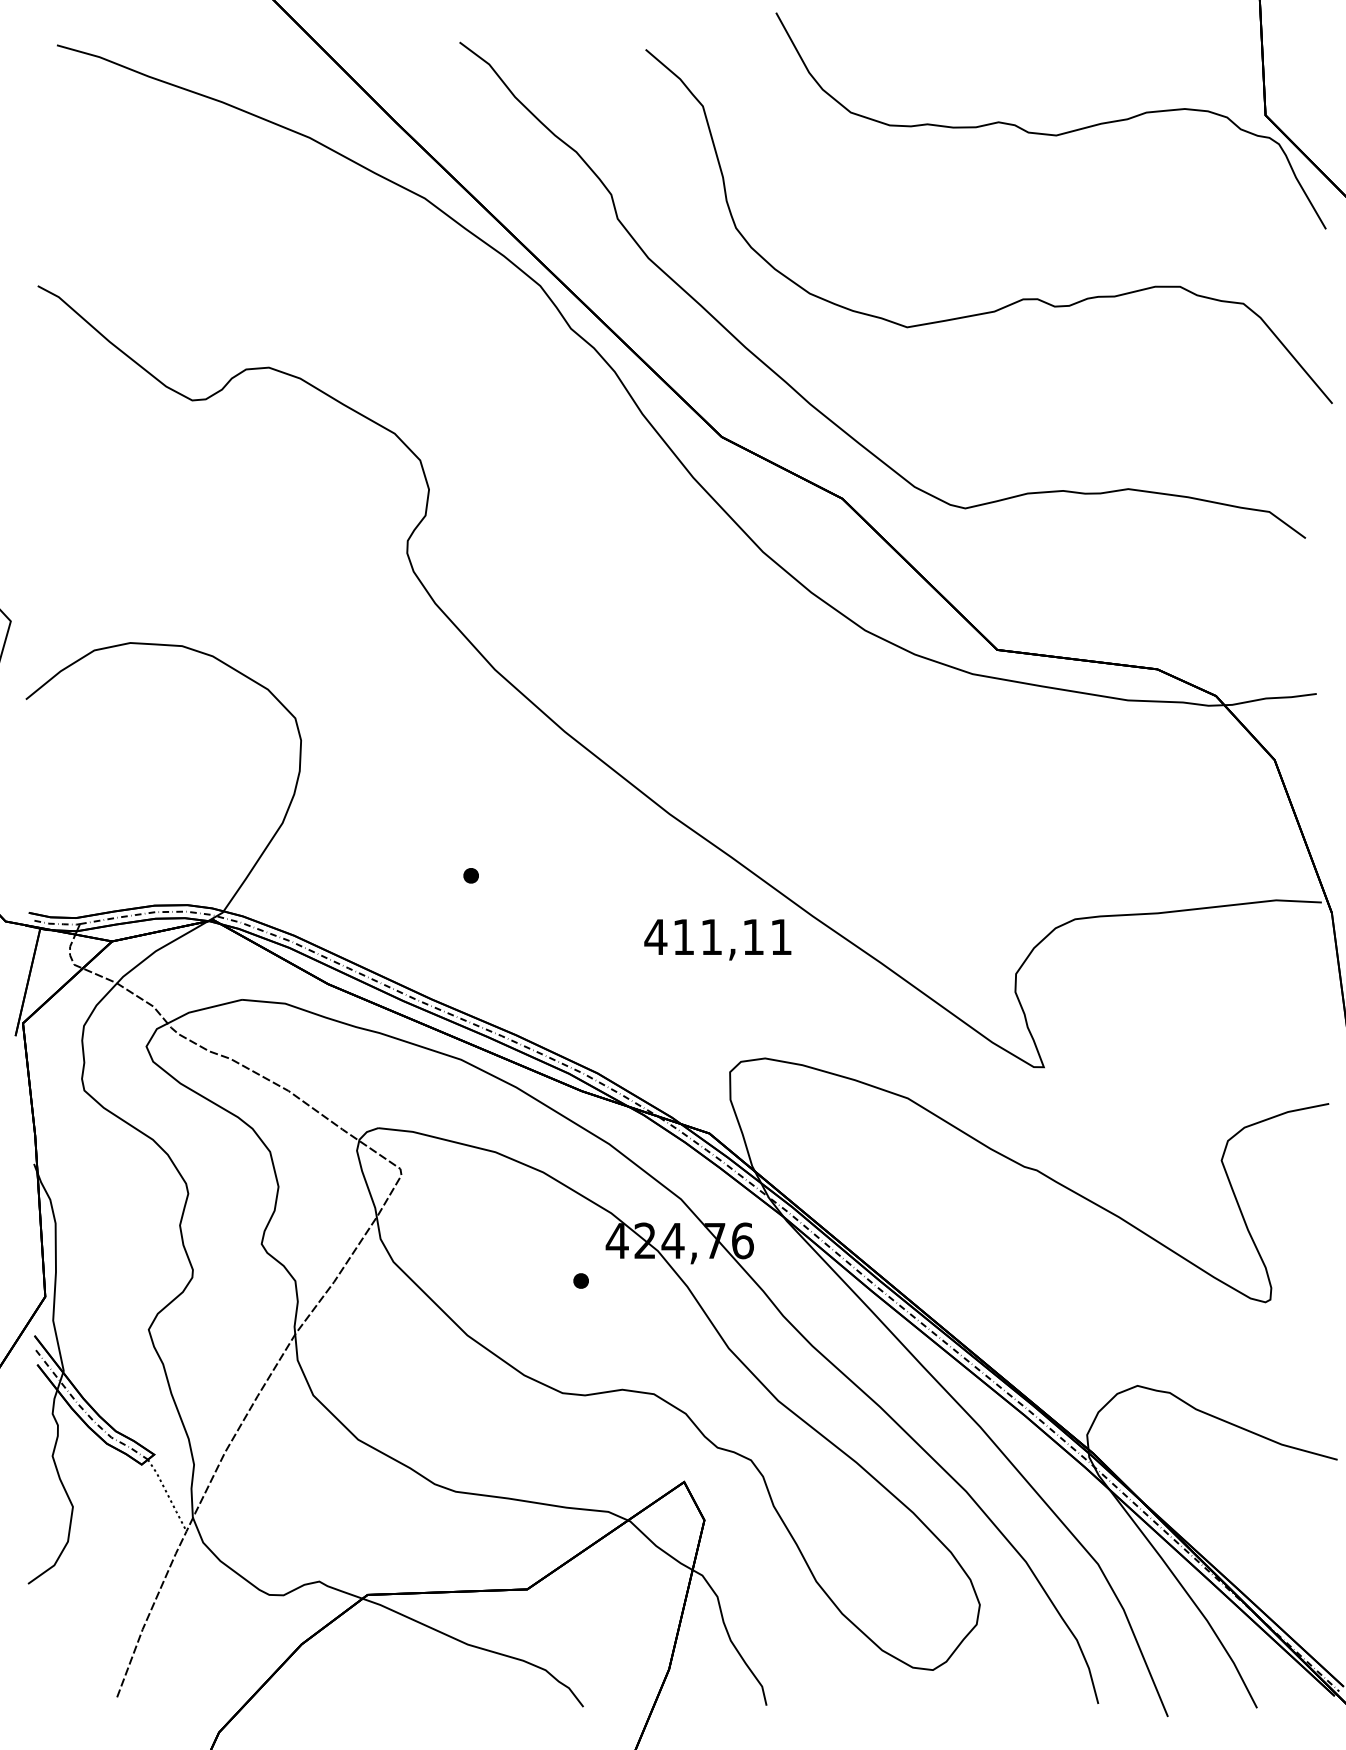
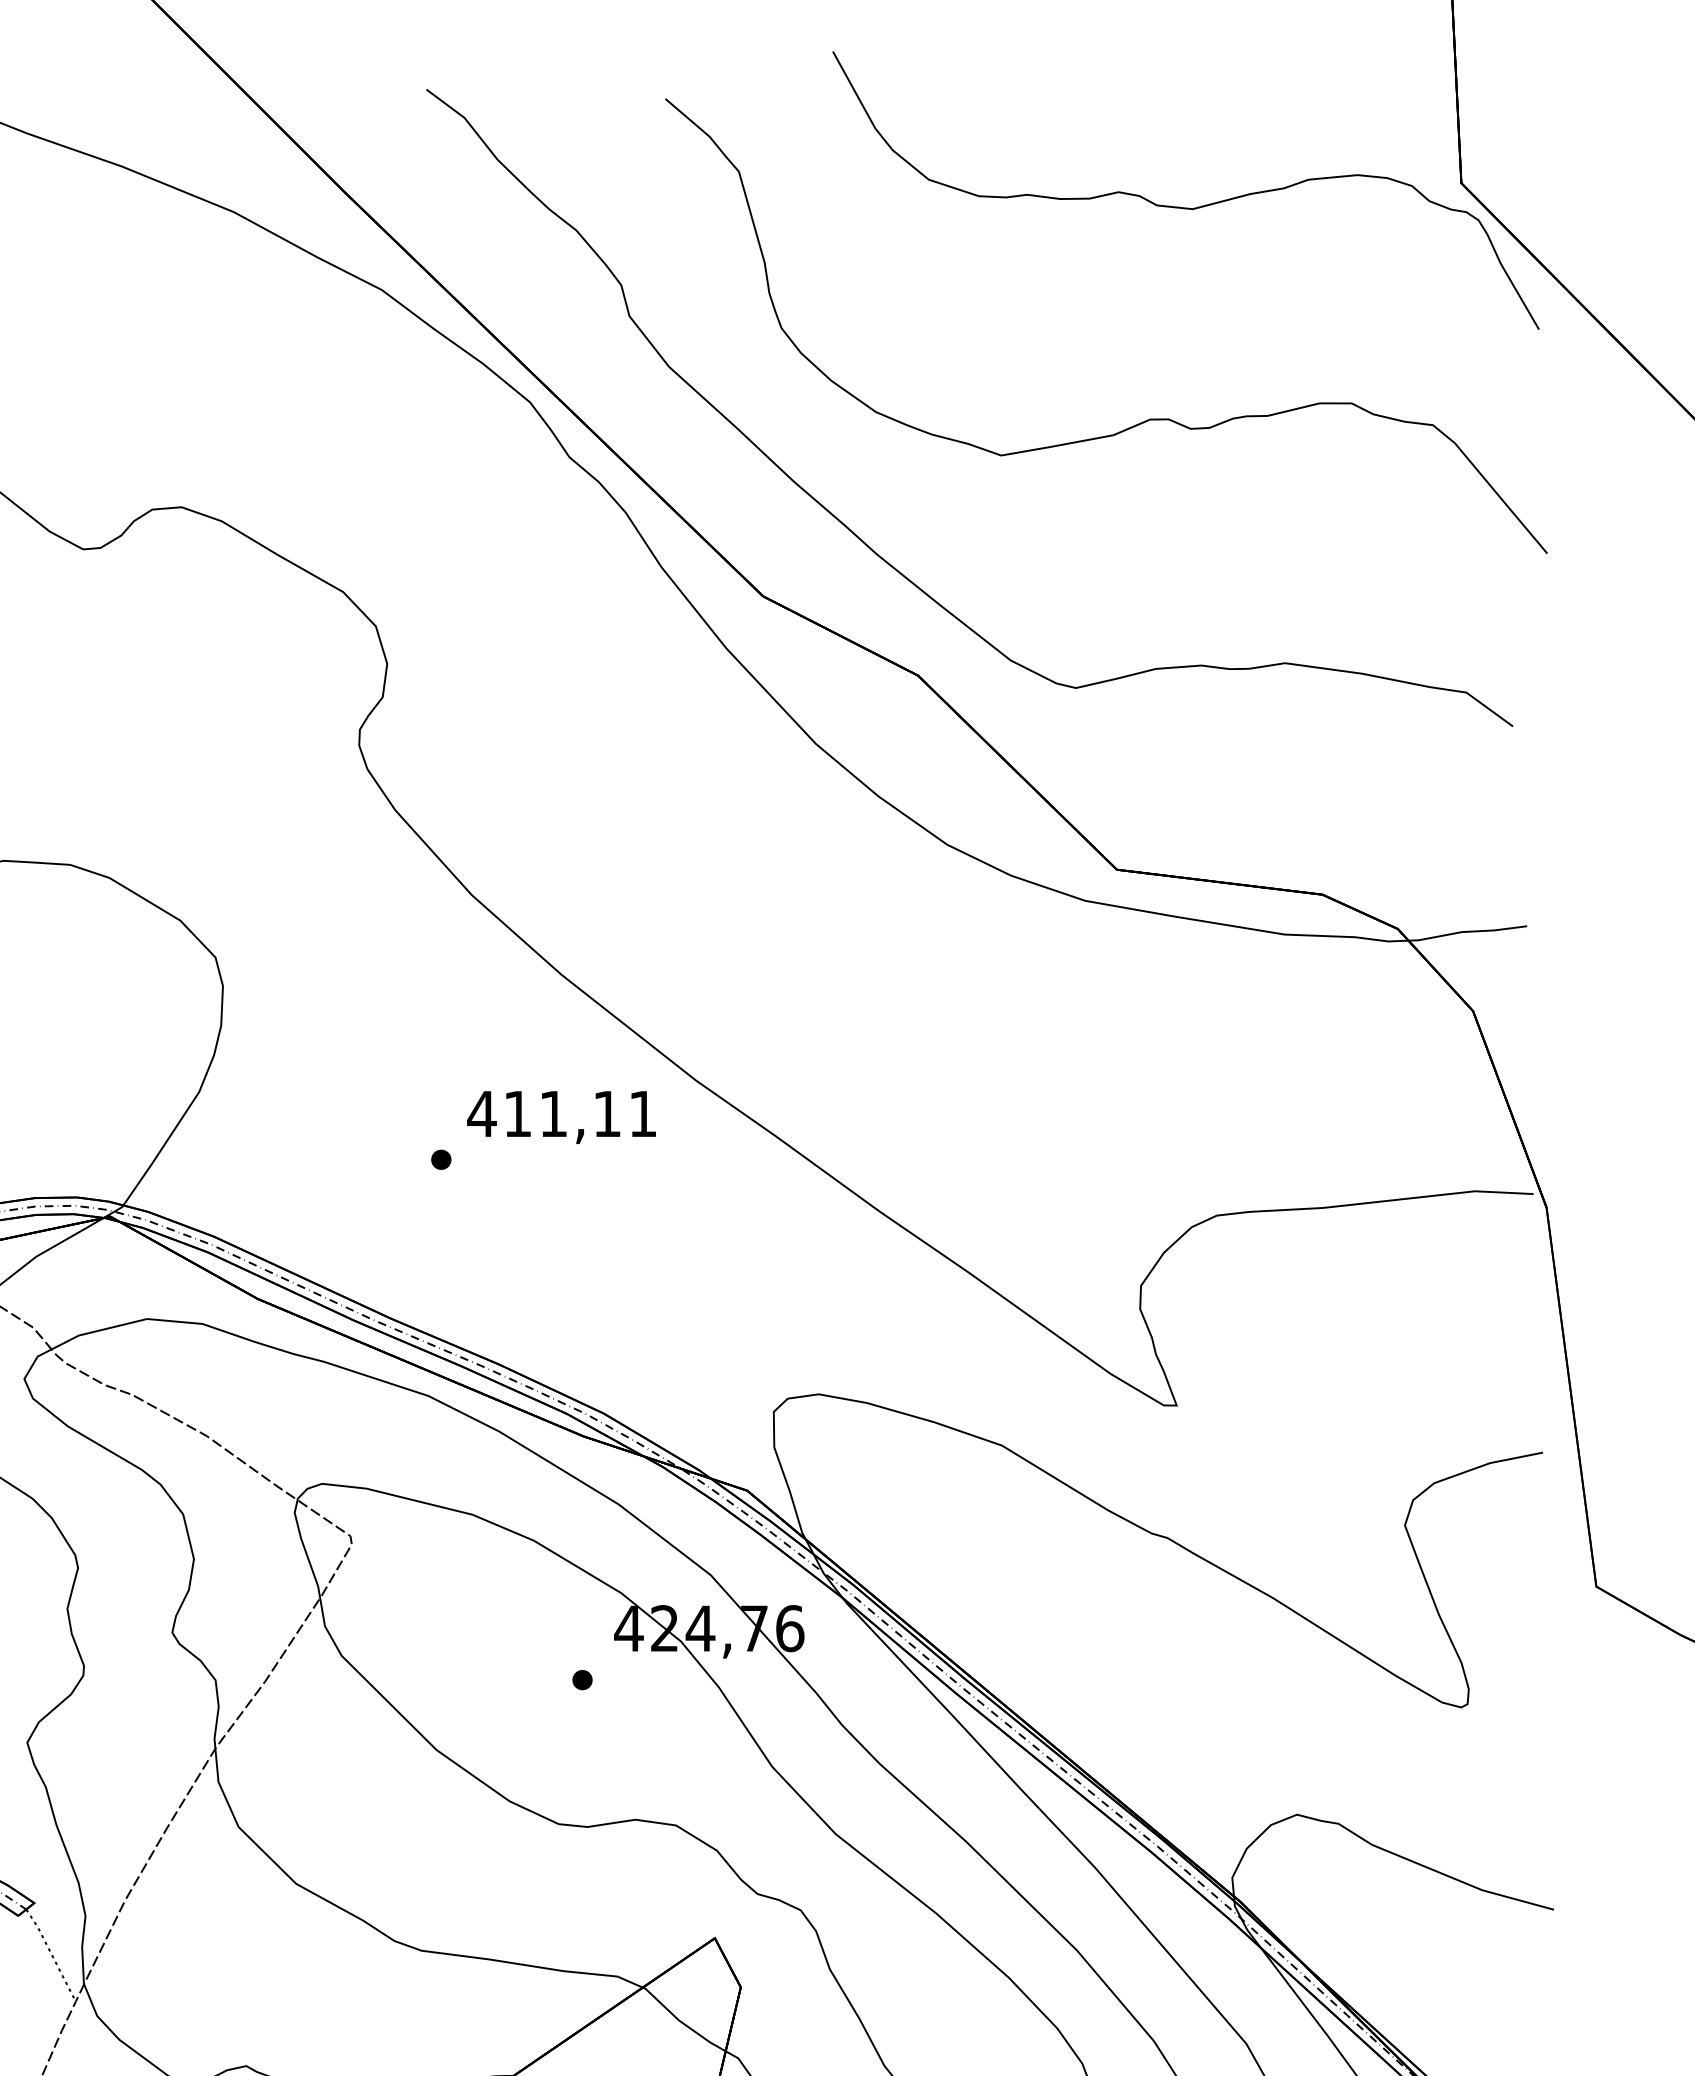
text: (717, 939) -> (561, 1117), moved

